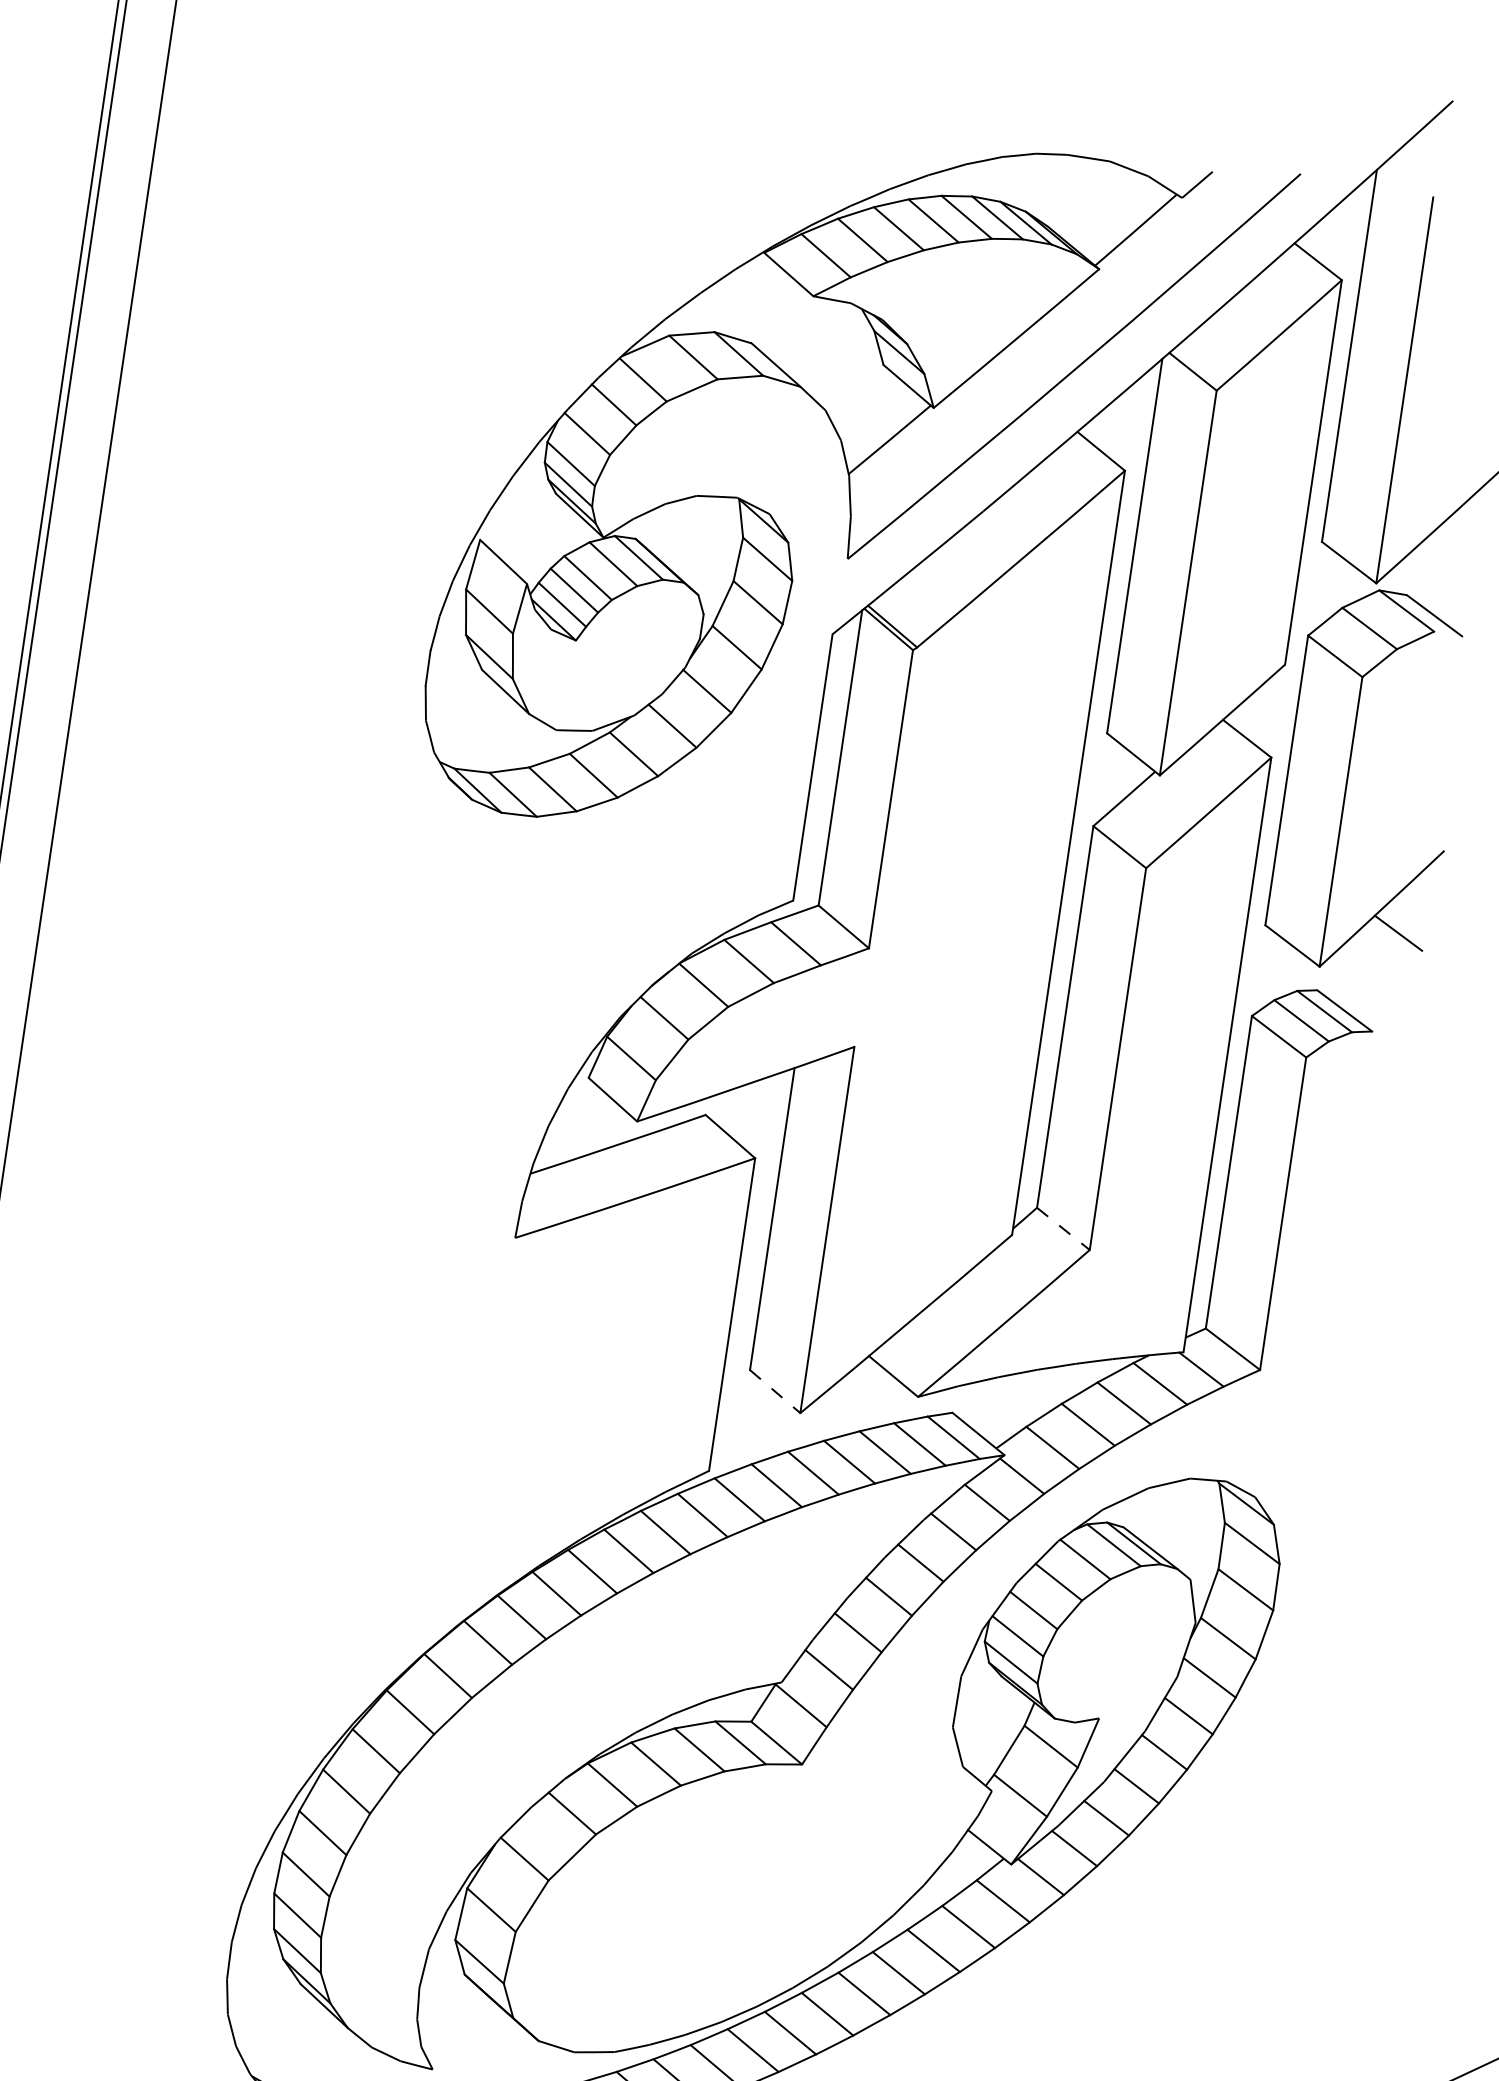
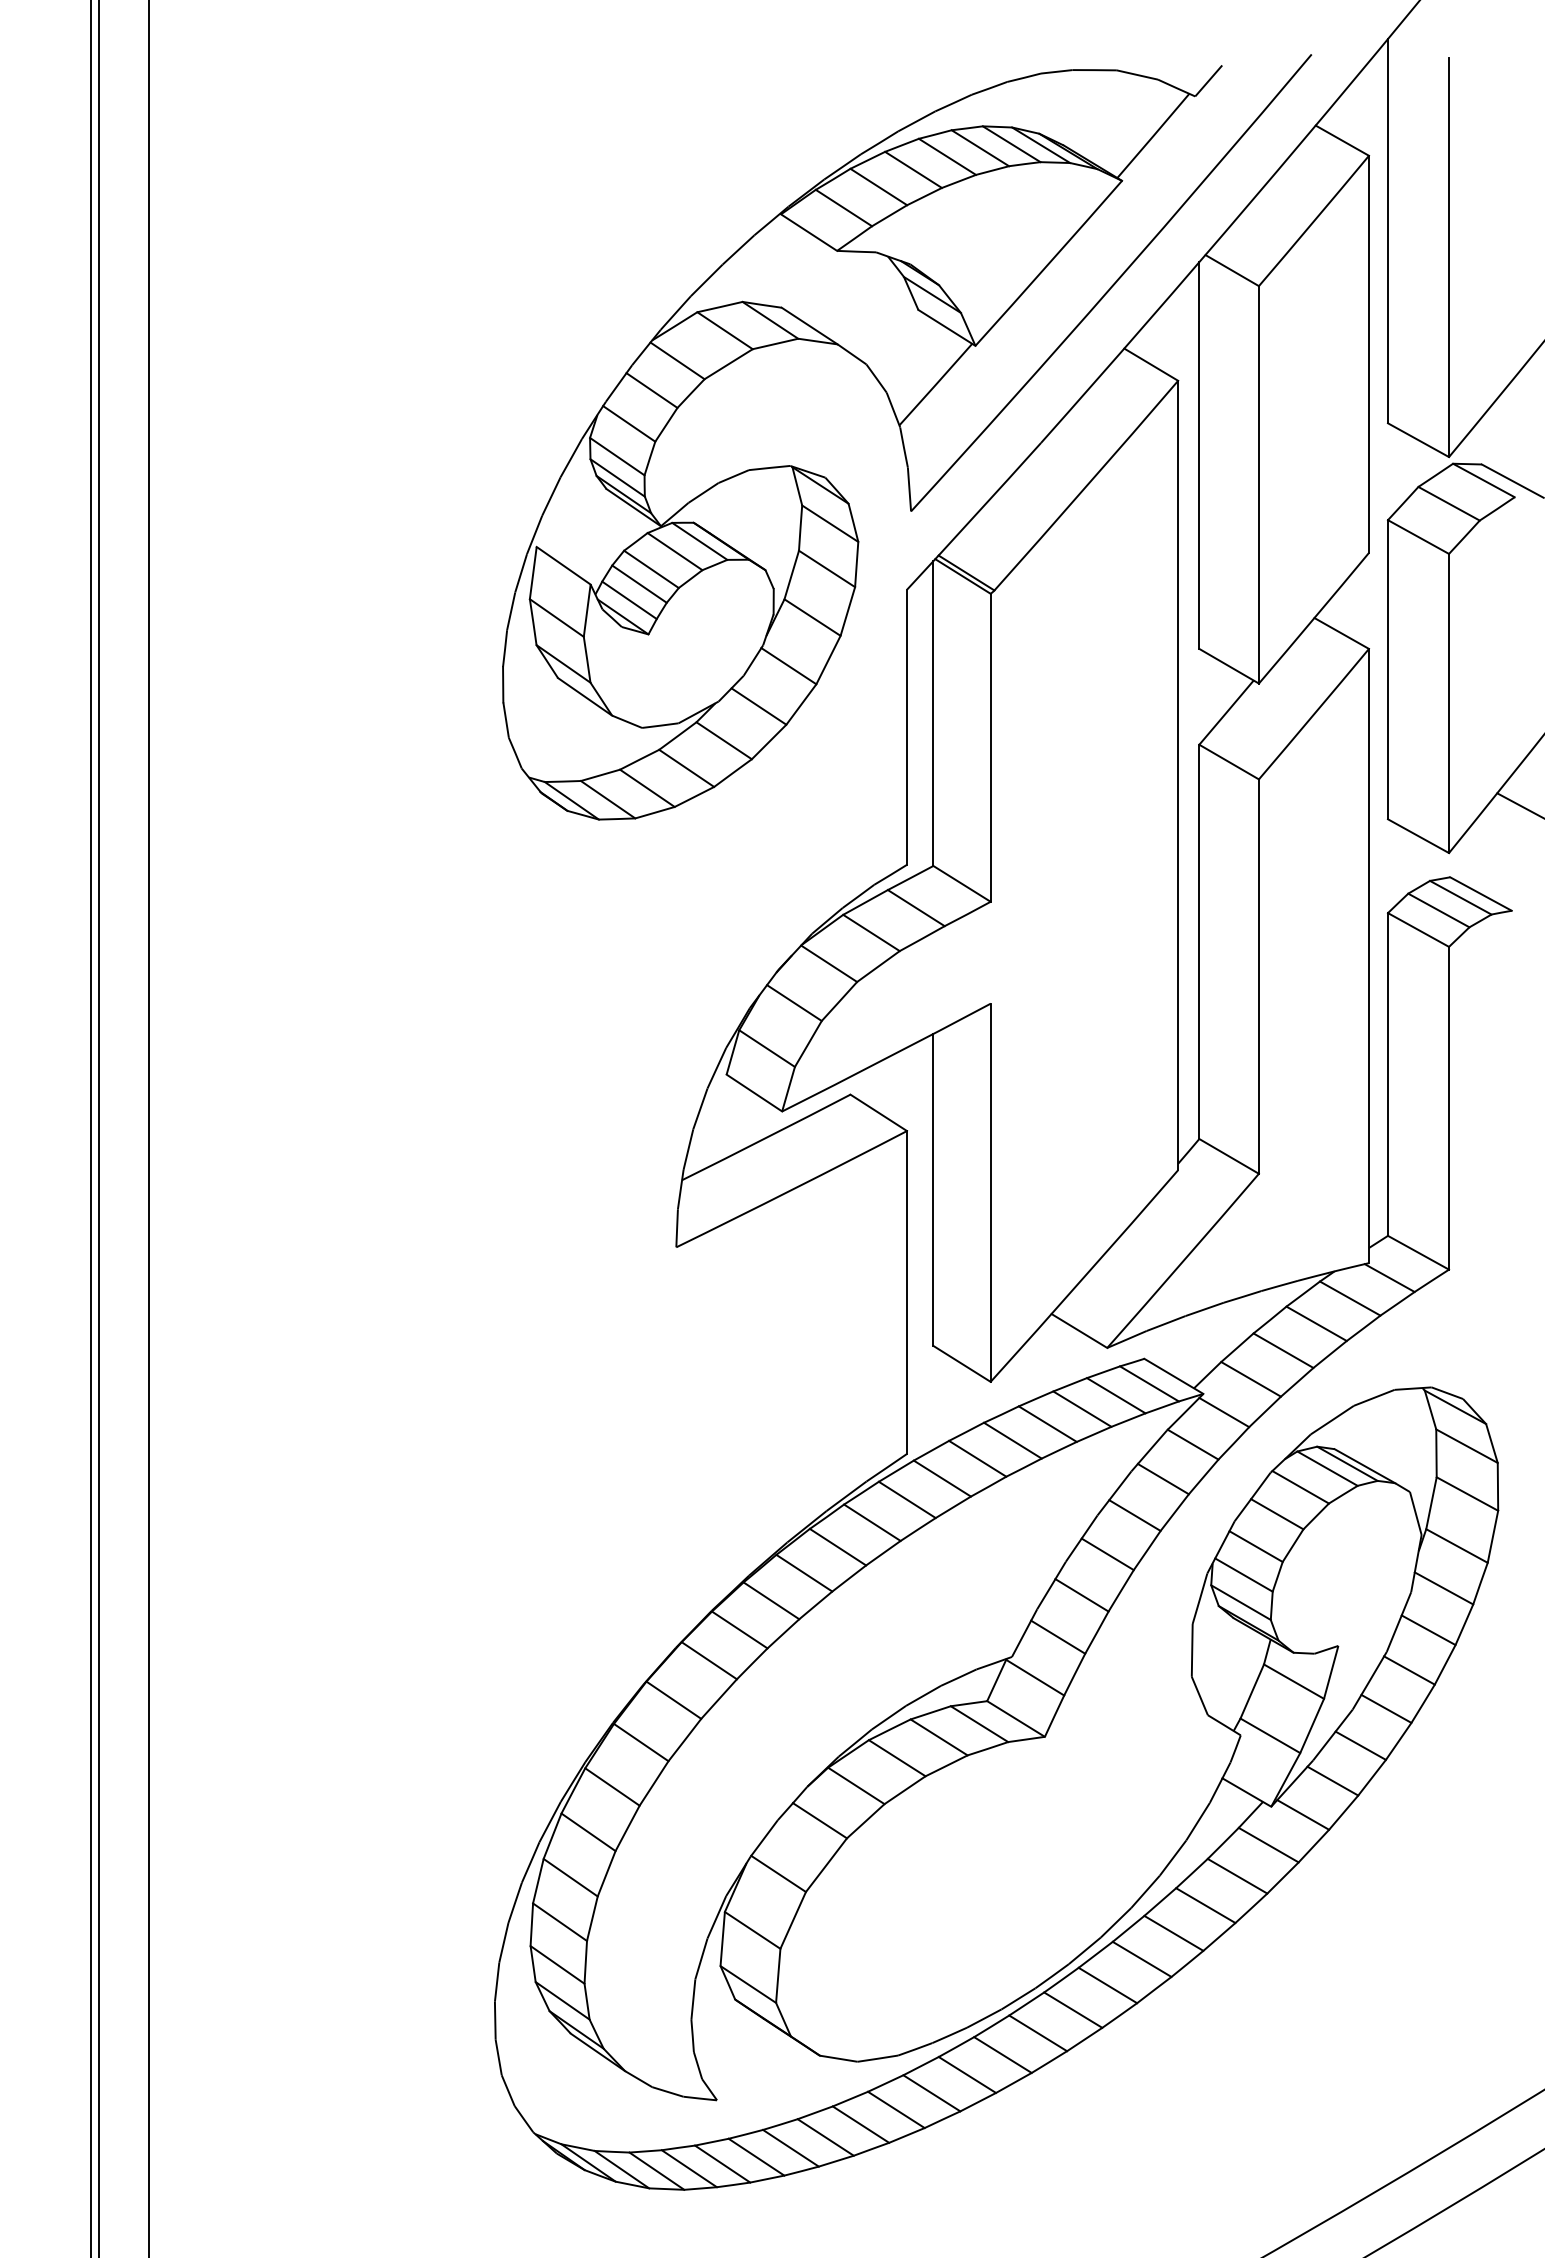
line: (1063, 1229) -> (1229, 1156), dashed -> solid
line: (775, 1391) -> (962, 1363), dashed -> solid

